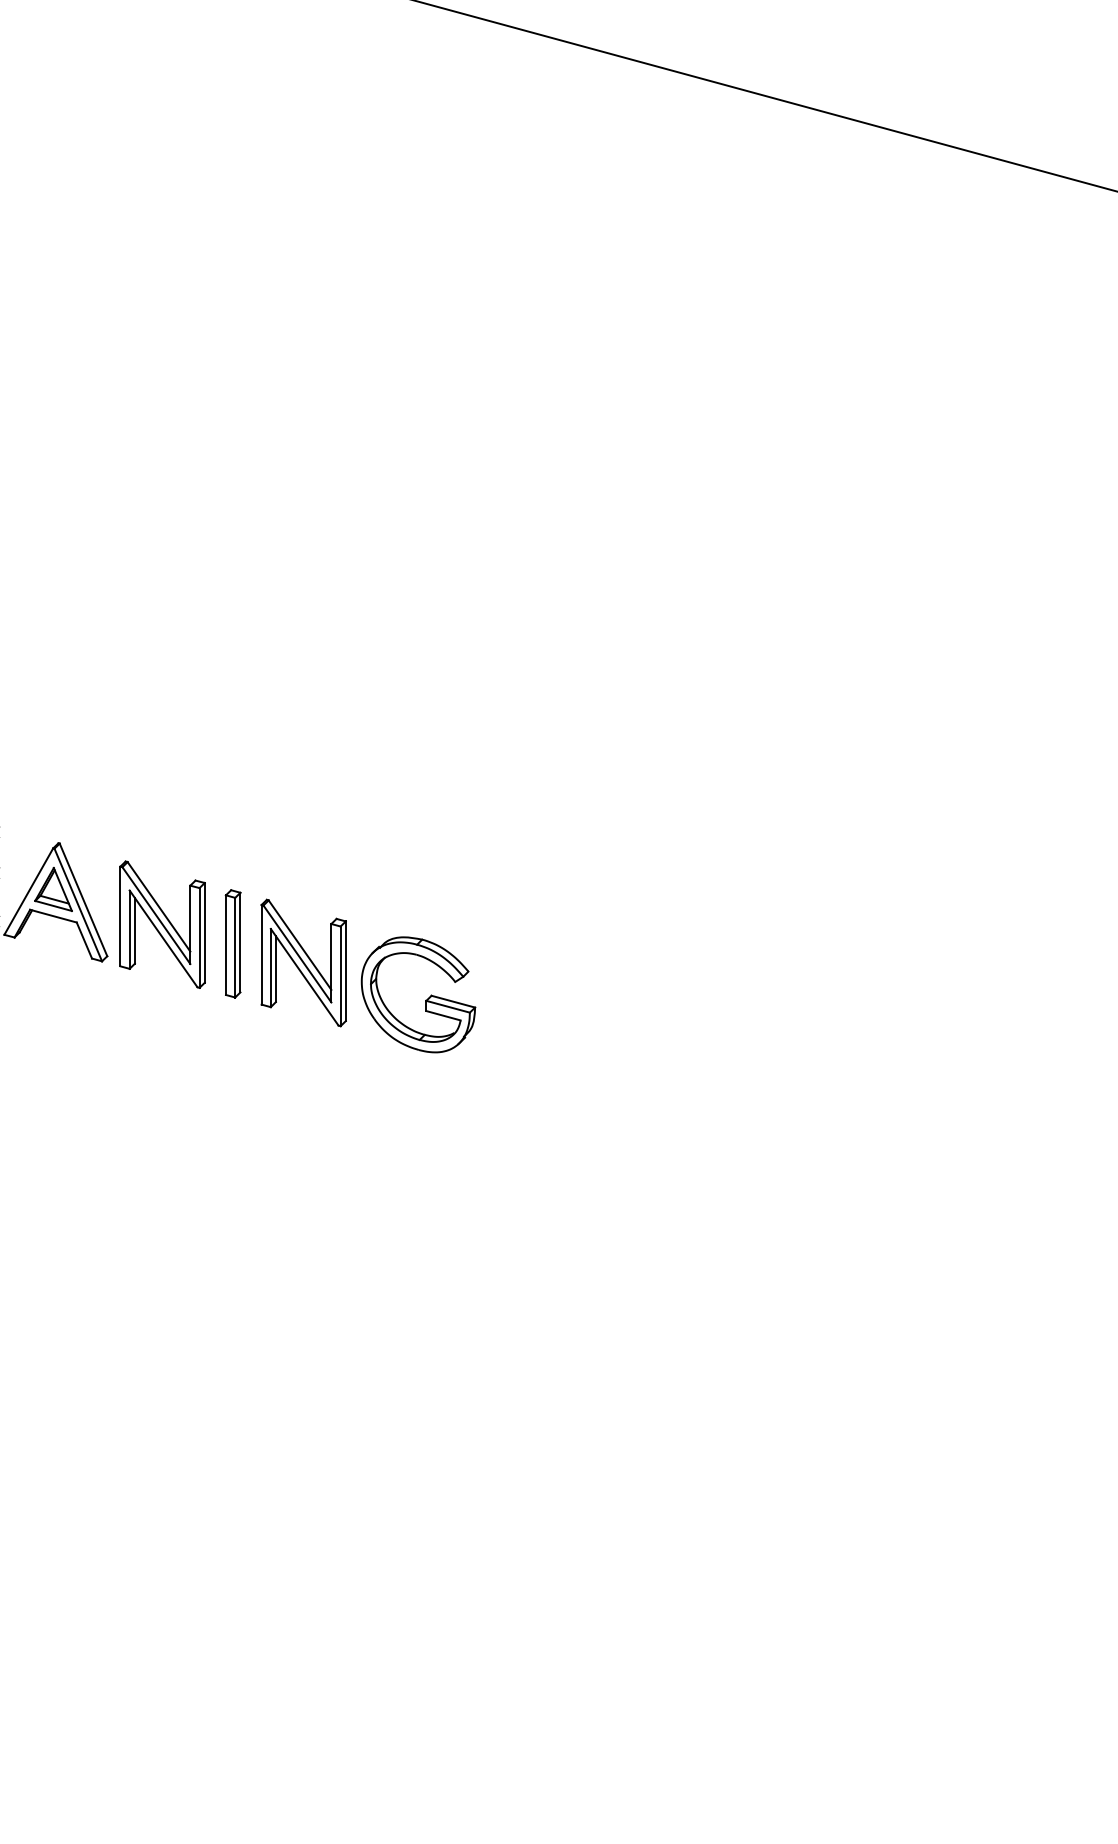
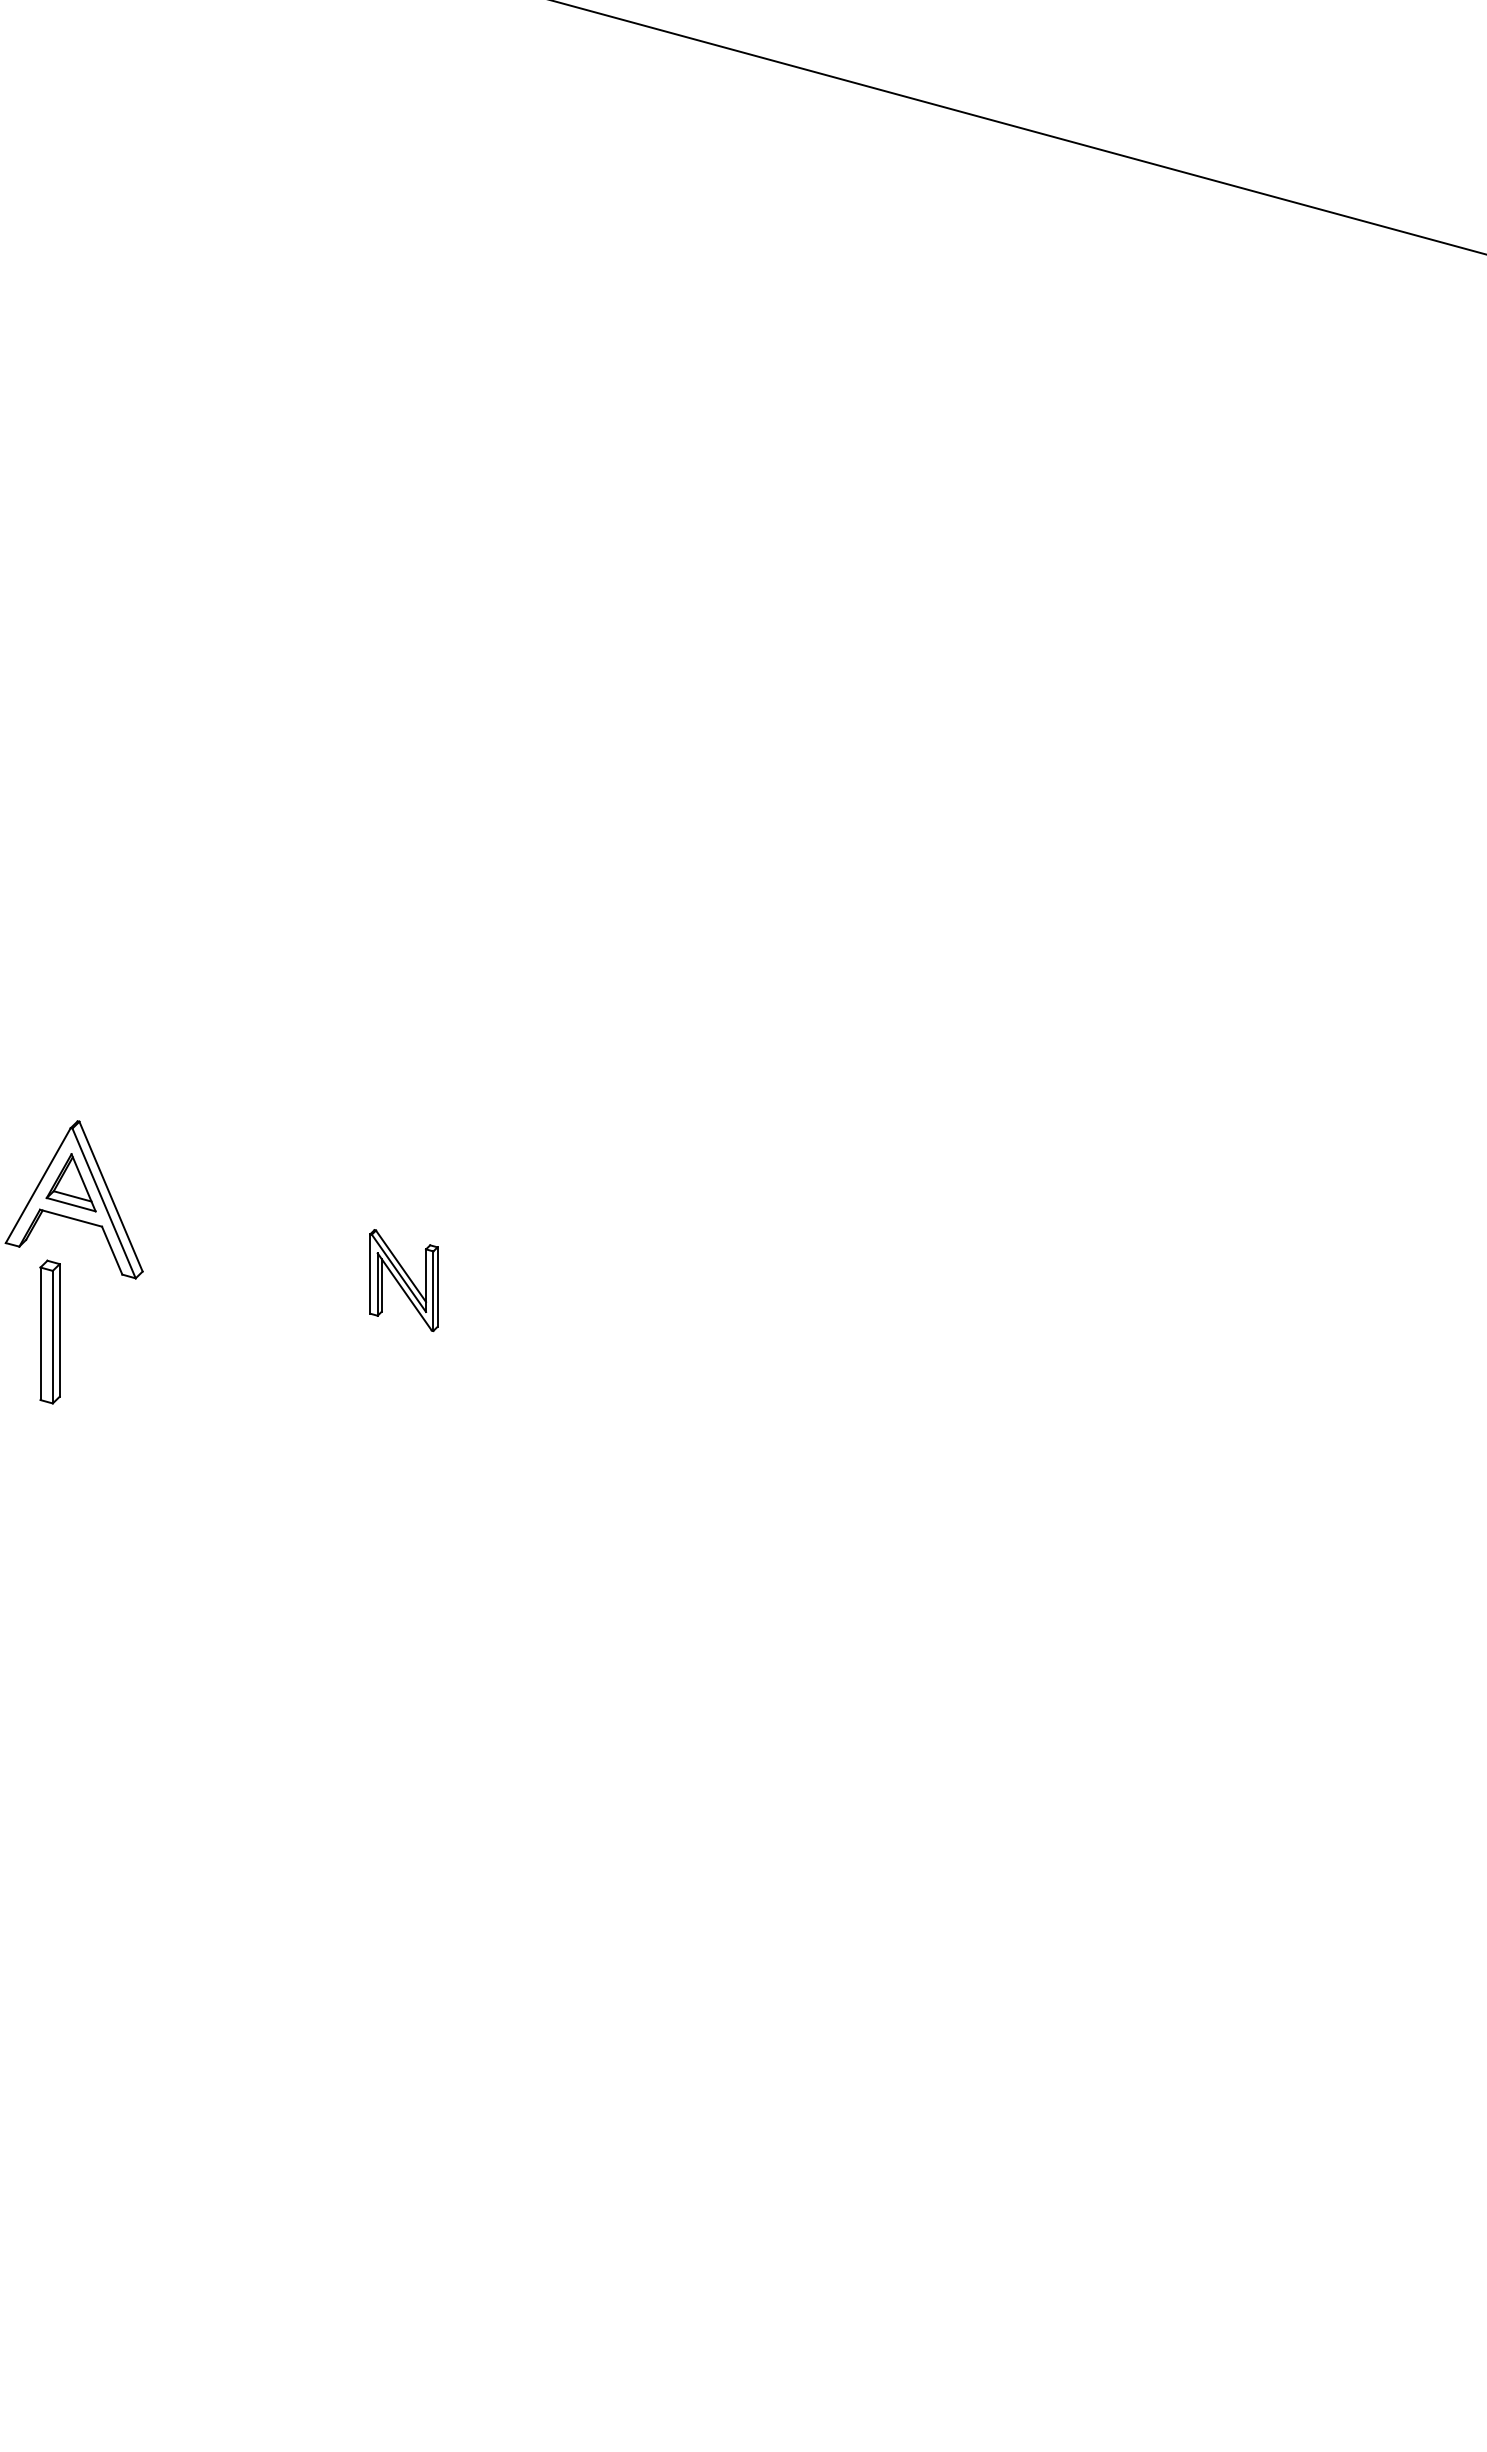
part: (162, 924) -> (216, 1229), removed
part: (232, 943) -> (49, 1331), moved
part: (303, 962) -> (403, 1280), size x0.6
part: (425, 999) -> (566, 1329), removed

